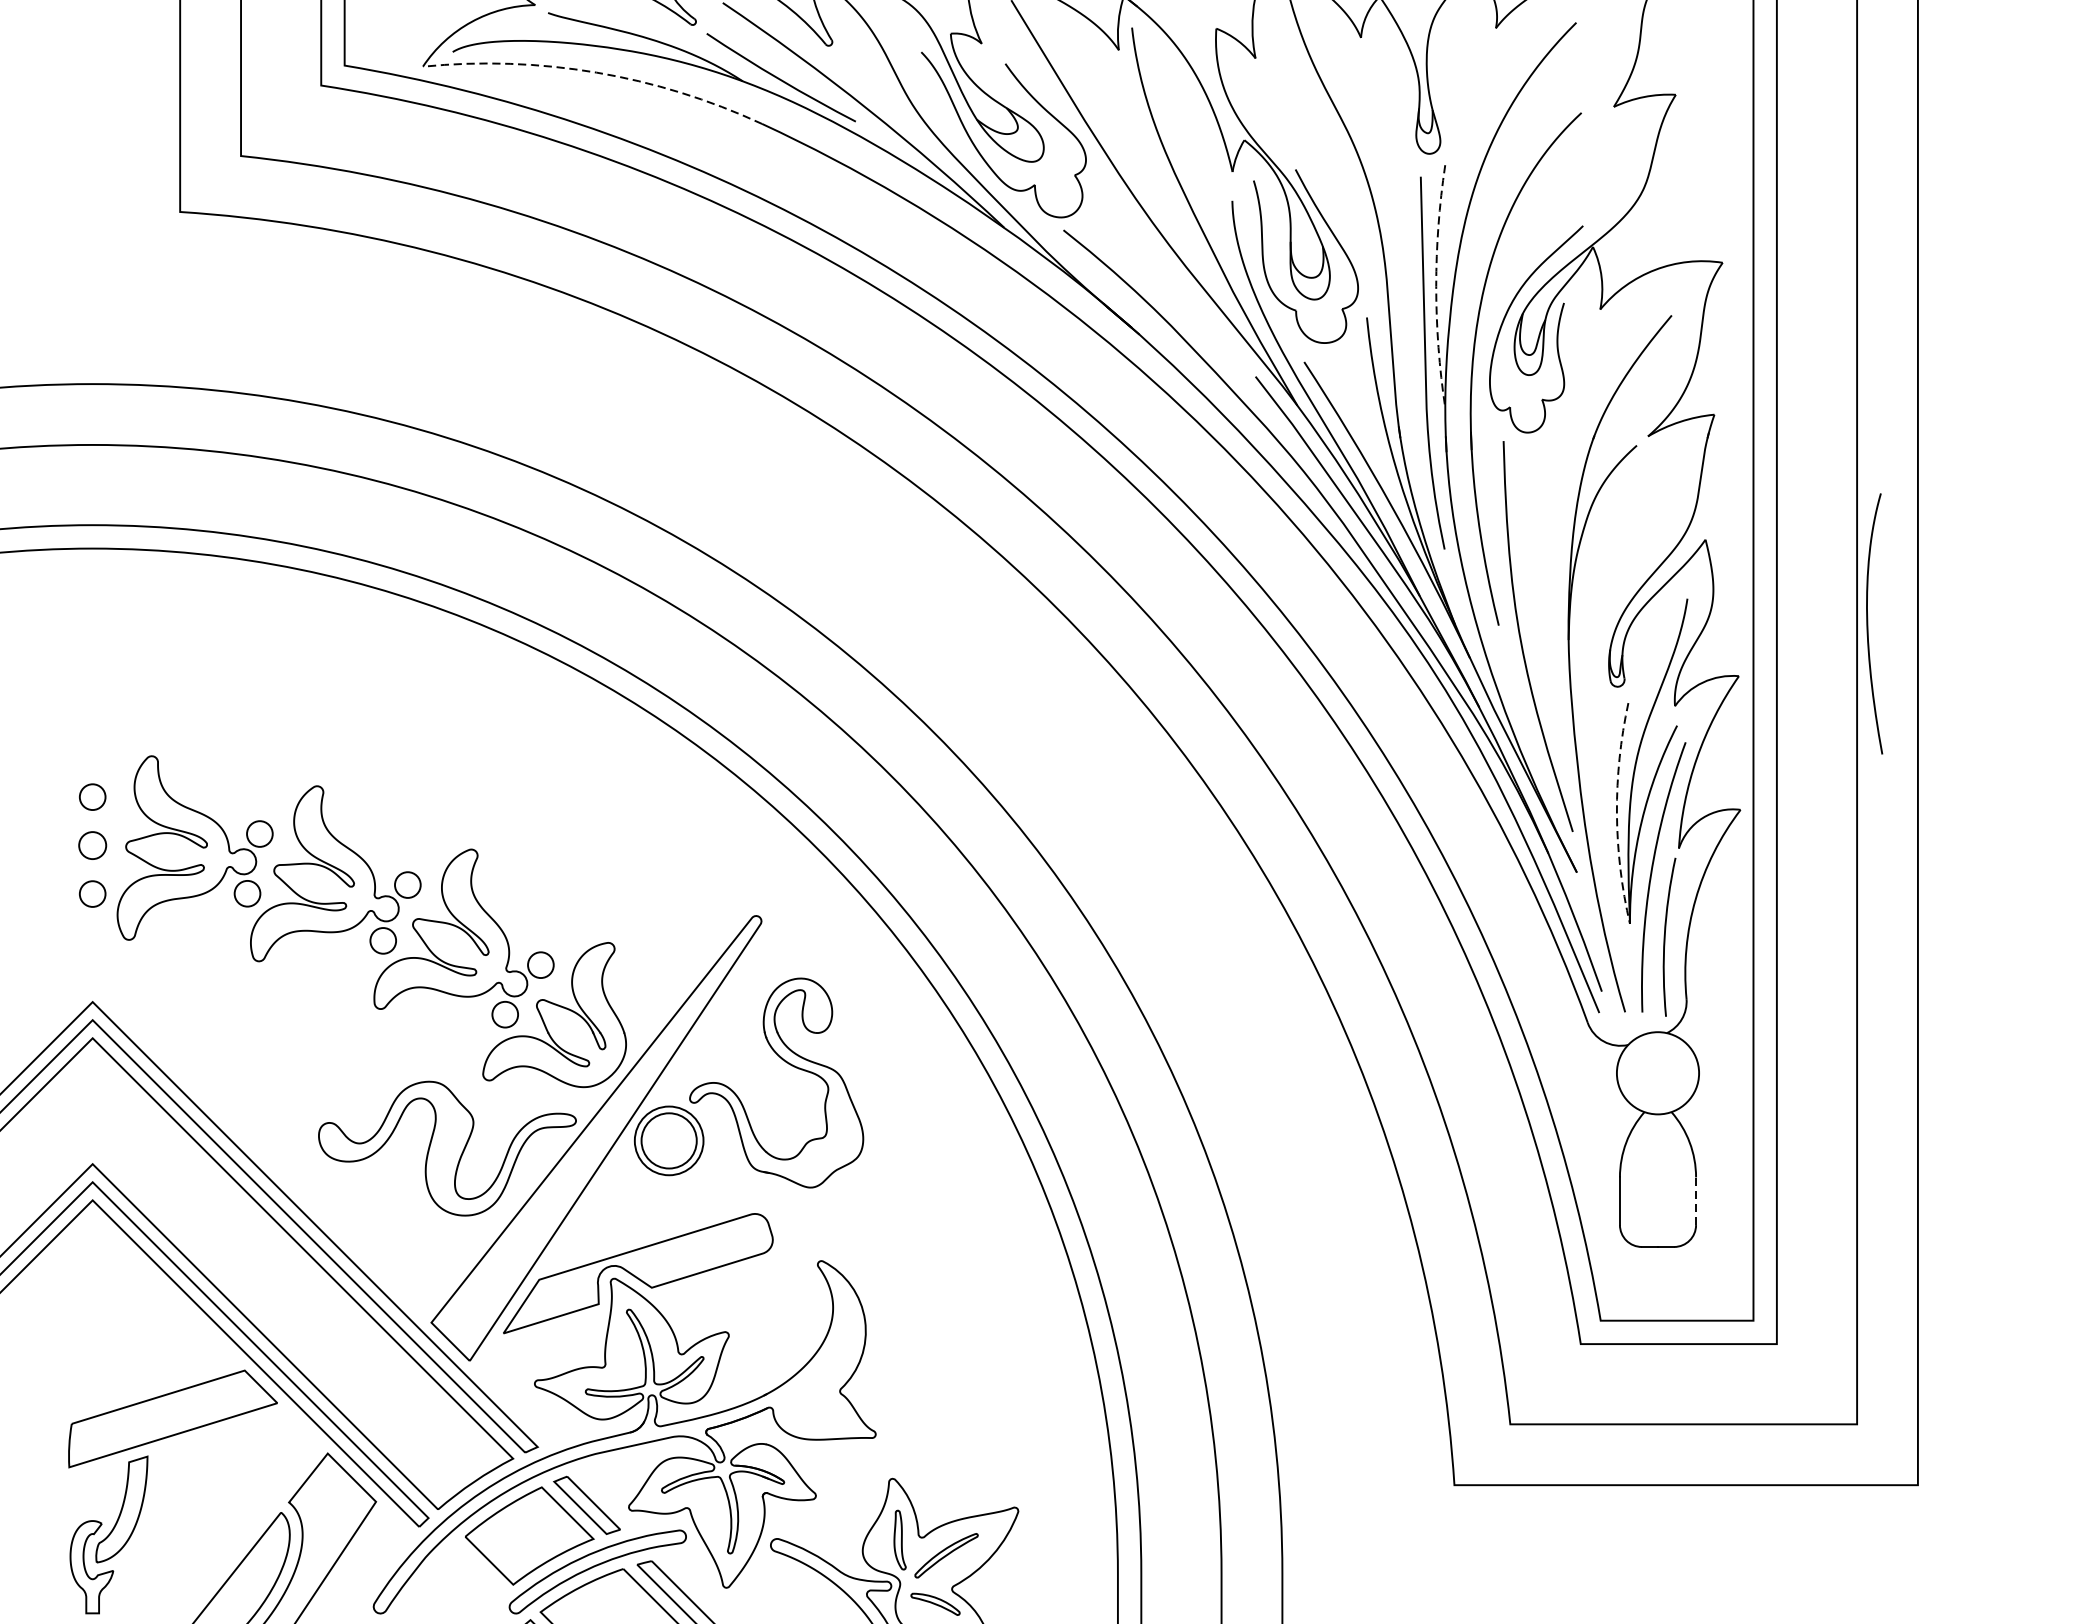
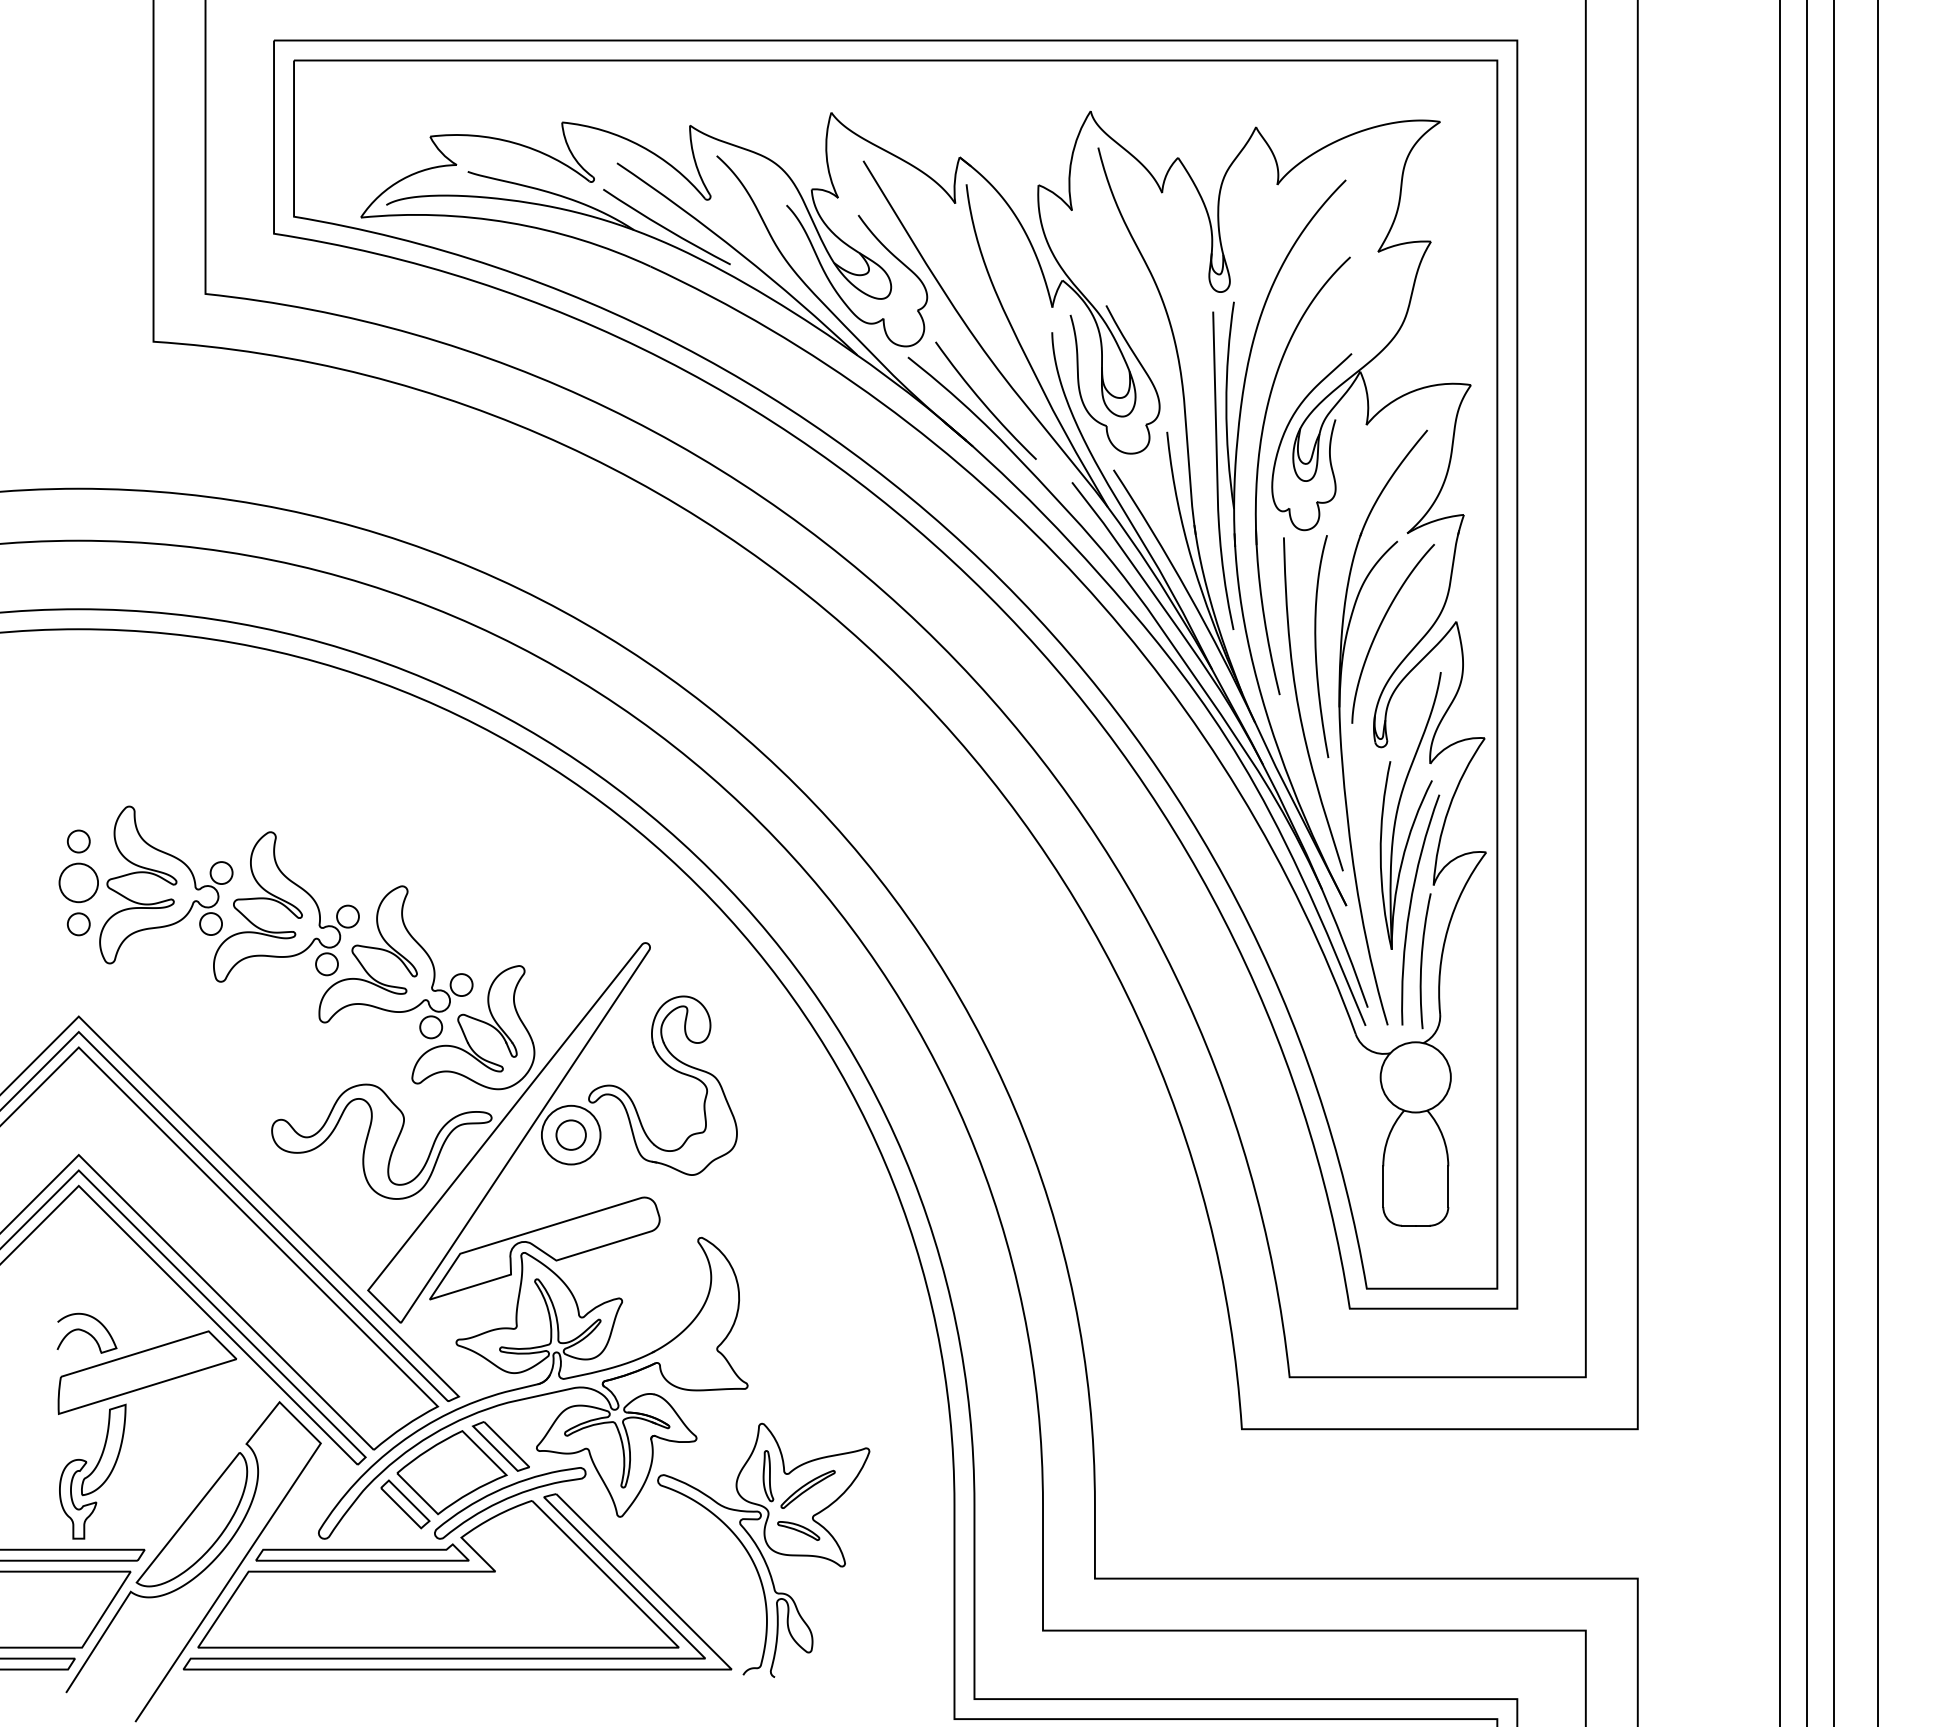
arc: (596, 72) -> (509, 222), dashed -> solid
arc: (1151, 281) -> (983, 401), added
arc: (1436, 286) -> (1226, 405), dashed -> solid
curve: (1616, 546) -> (1380, 627), added
curve: (1868, 623) -> (1316, 646), moved
arc: (1616, 813) -> (1380, 855), dashed -> solid
circle: (92, 845) -> (78, 882), size x1.67
circle: (668, 1140) -> (570, 1134), size x0.62
line: (1696, 1201) -> (1448, 1186), dashed -> solid
curve: (101, 1371) -> (86, 1332), added
part: (475, 1573) -> (405, 1504), added

